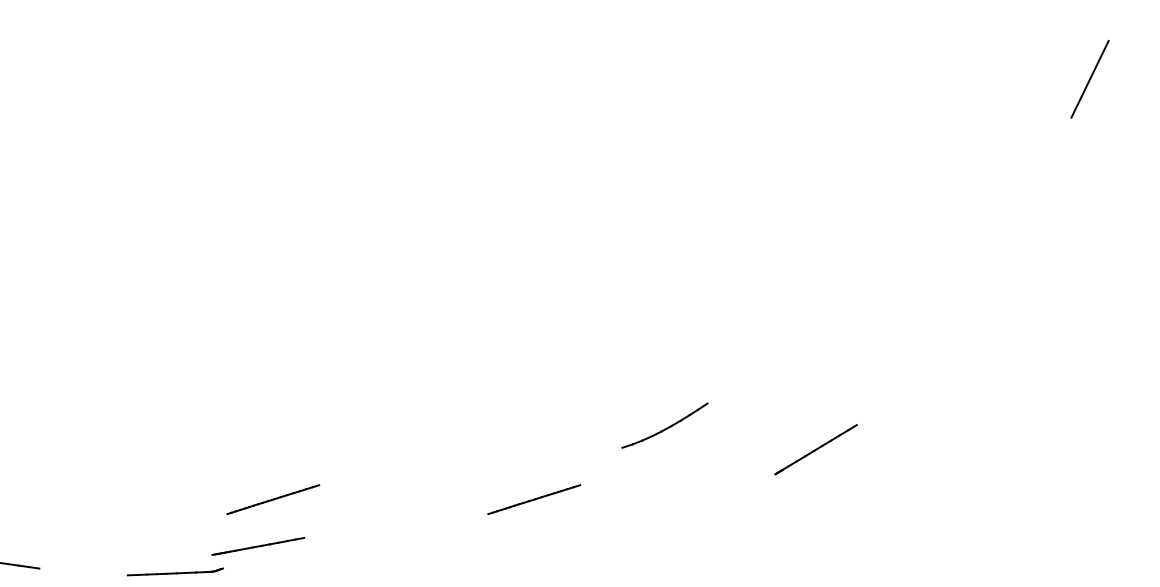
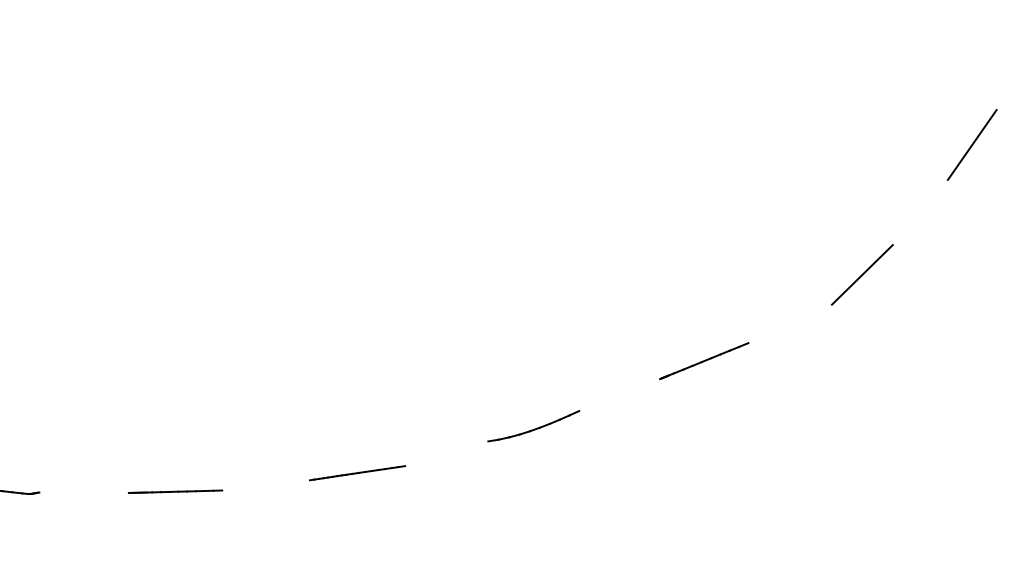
line: (1001, 224) -> (862, 274), added
part: (664, 425) -> (533, 425), moved
line: (815, 449) -> (703, 360), moved
line: (273, 499) -> (100, 432), removed
line: (258, 546) -> (175, 491), moved

